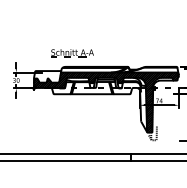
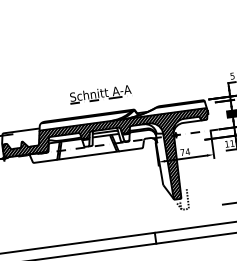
part: (72, 53) -> (100, 94), moved

